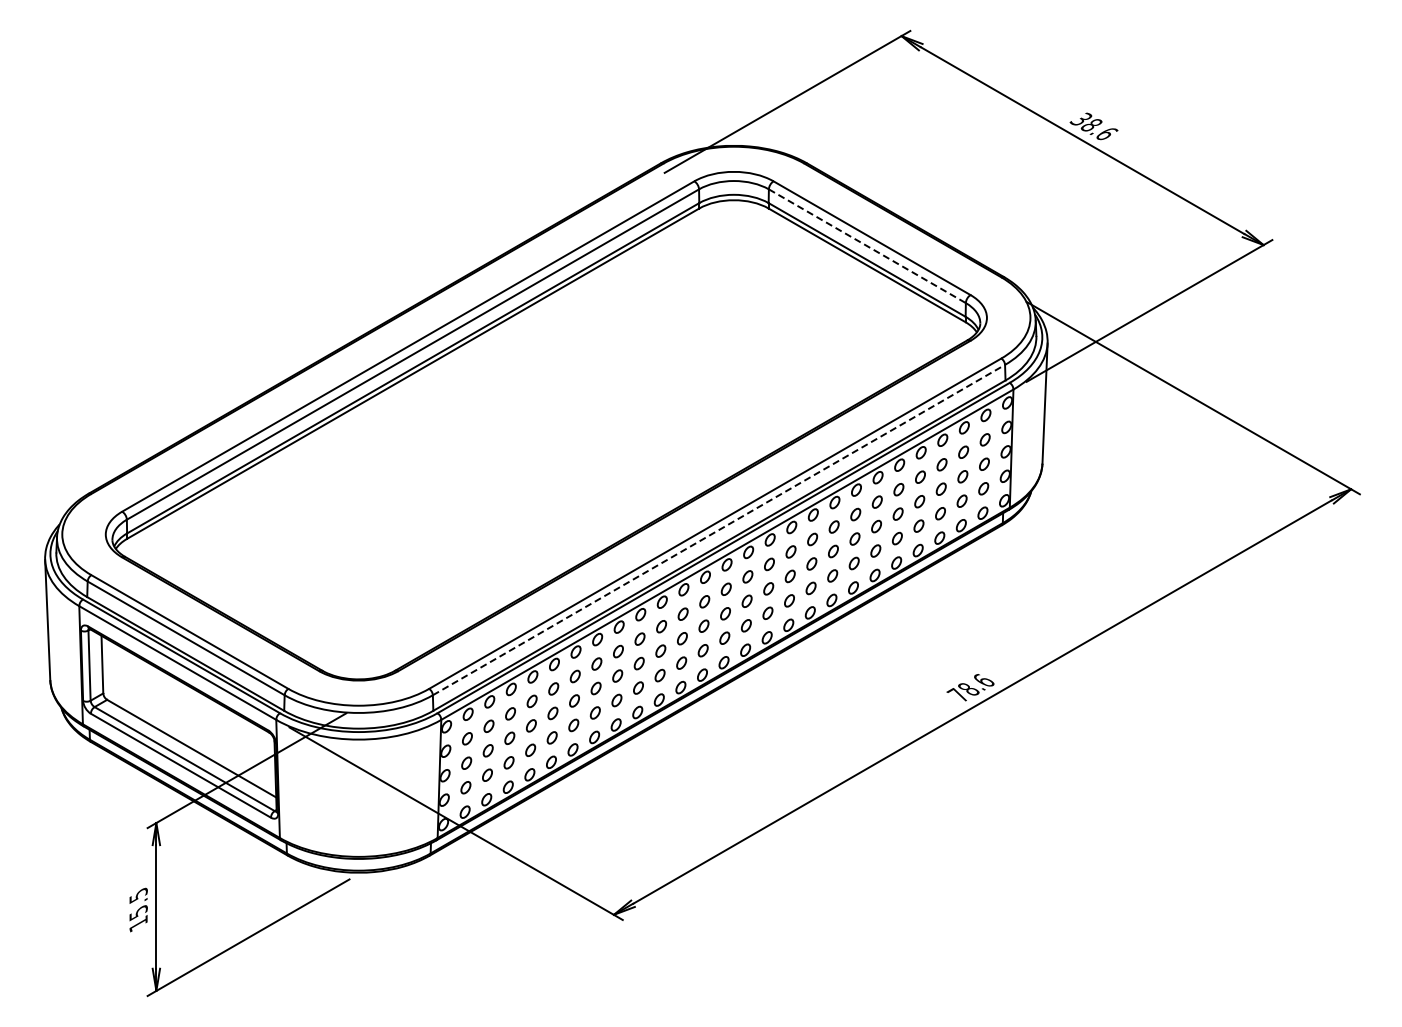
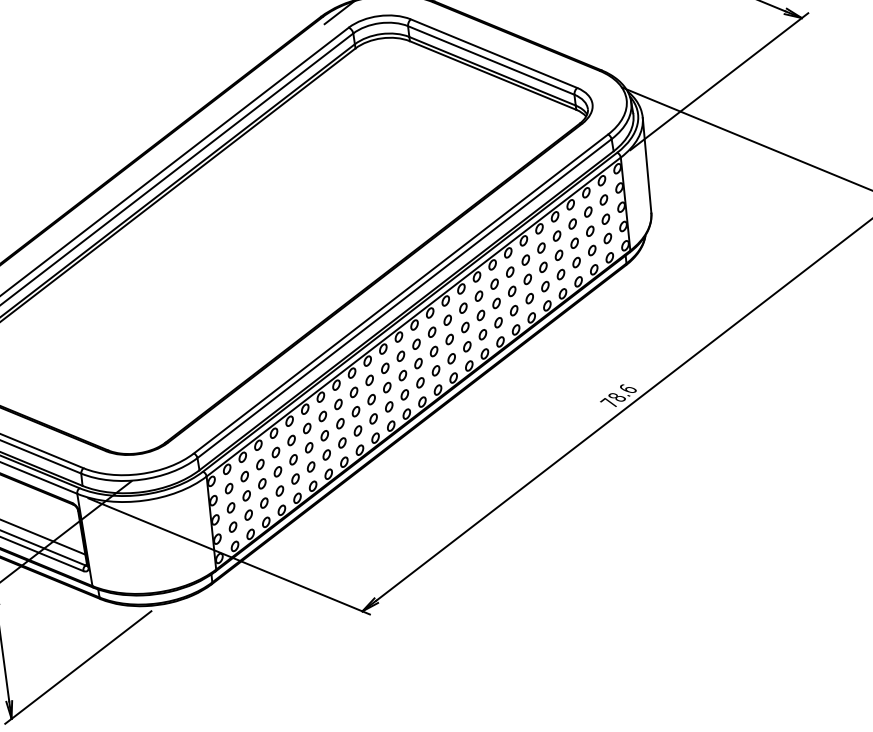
line: (867, 246) -> (491, 60), dashed -> solid
line: (719, 529) -> (404, 298), dashed -> solid

